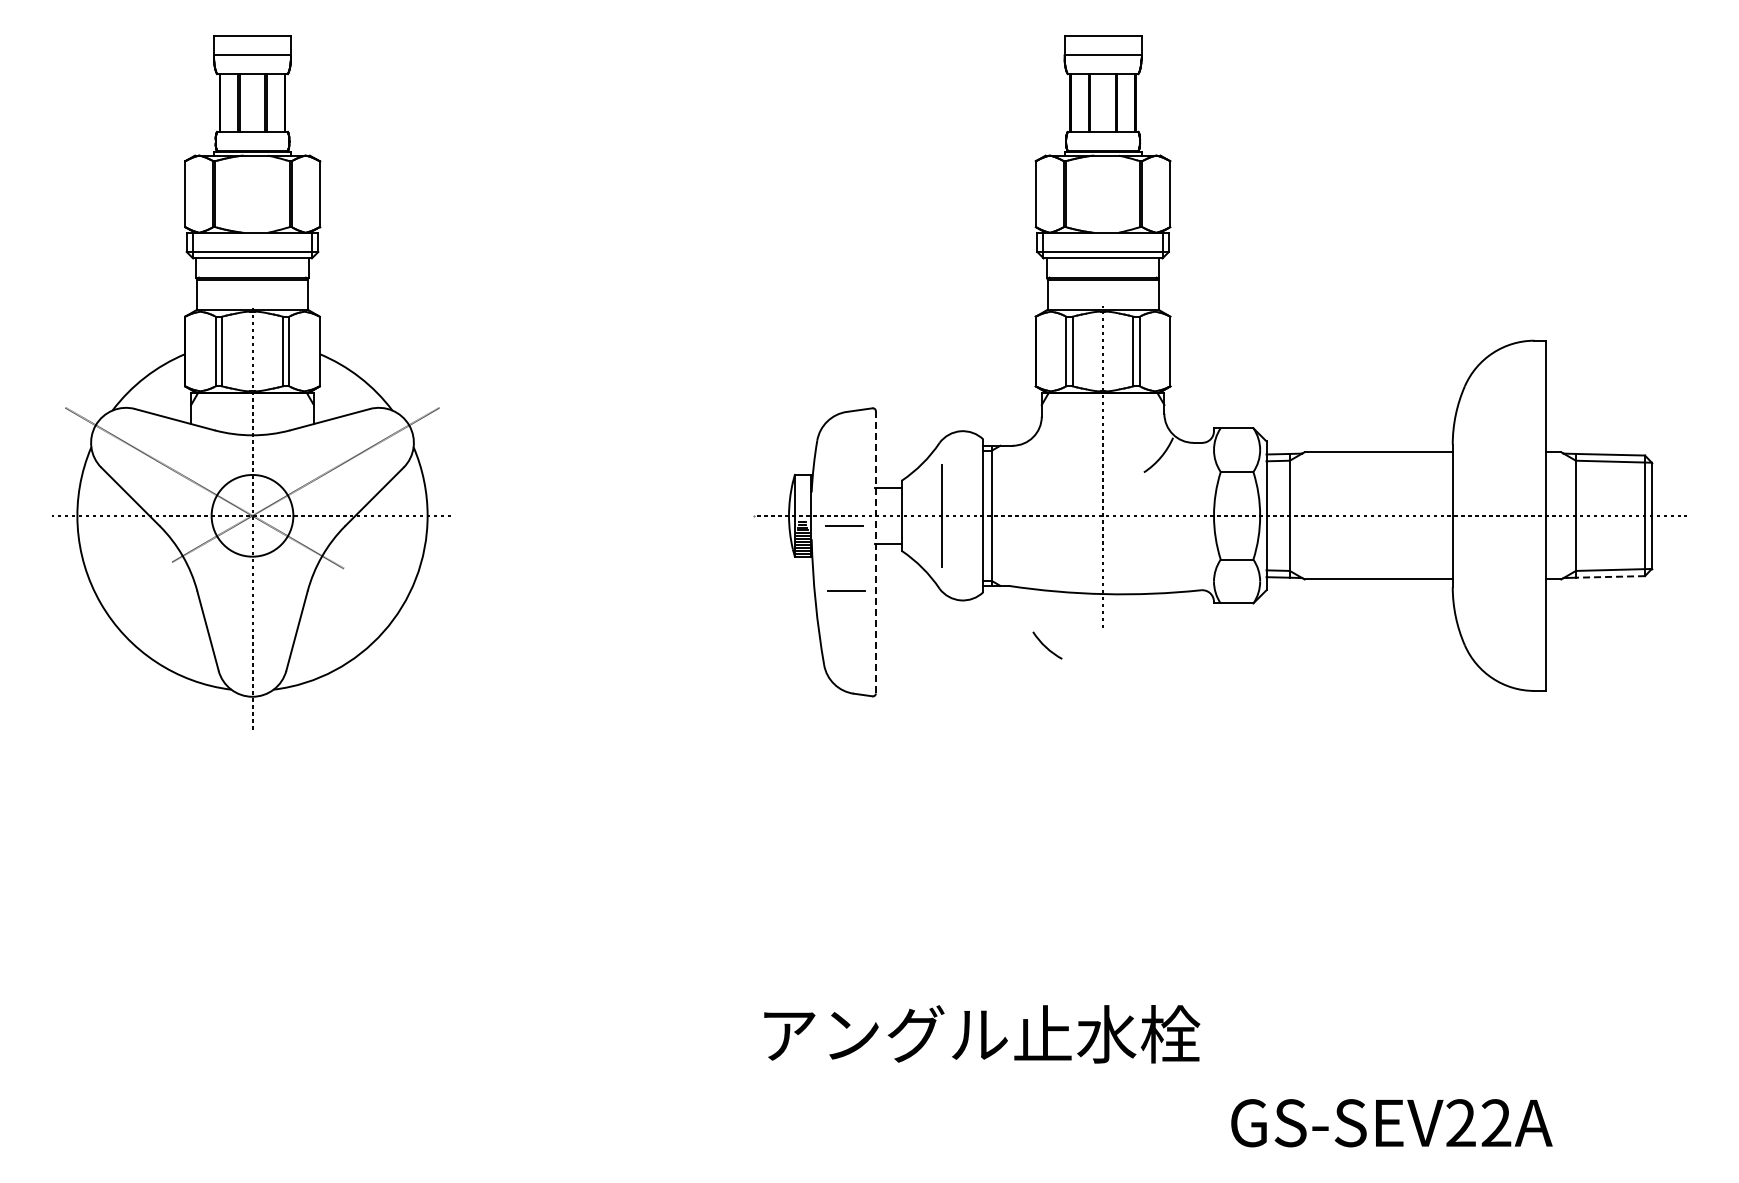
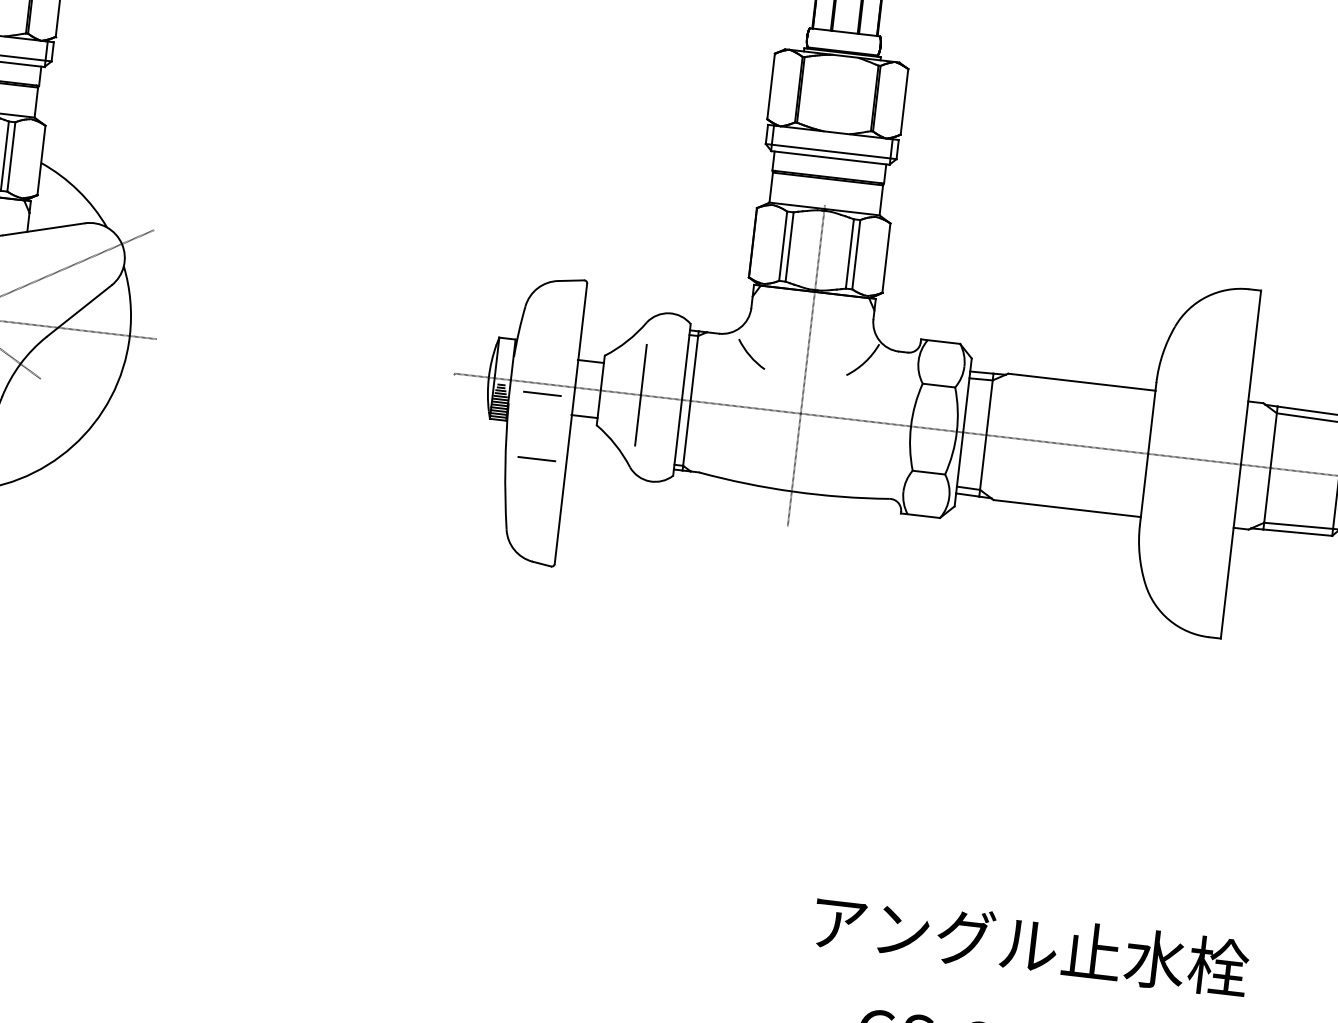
line: (875, 552) -> (570, 423), dashed -> solid
line: (1610, 576) -> (1297, 532), dashed -> solid
arc: (1046, 646) -> (750, 355), moved
text: (982, 1034) -> (1031, 945), moved

